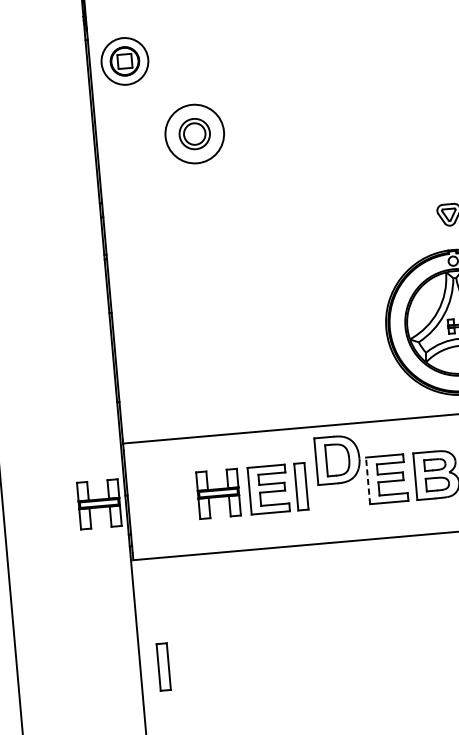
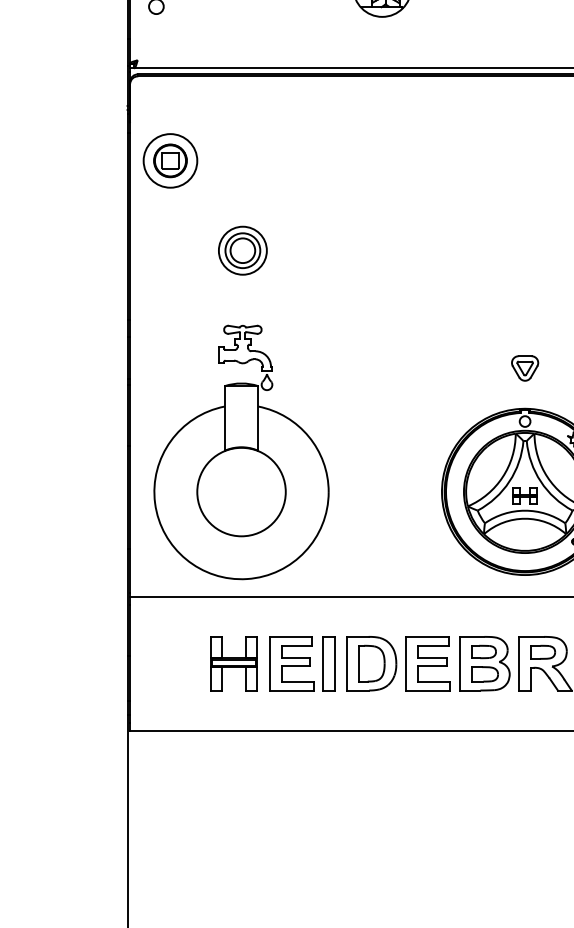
circle: (194, 133) -> (242, 250), size x0.71
part: (208, 309) -> (241, 452), added
part: (337, 459) -> (371, 663), moved
line: (367, 480) -> (405, 663), dashed -> solid
part: (98, 504) -> (96, 663), removed
part: (163, 666) -> (153, 855), removed

